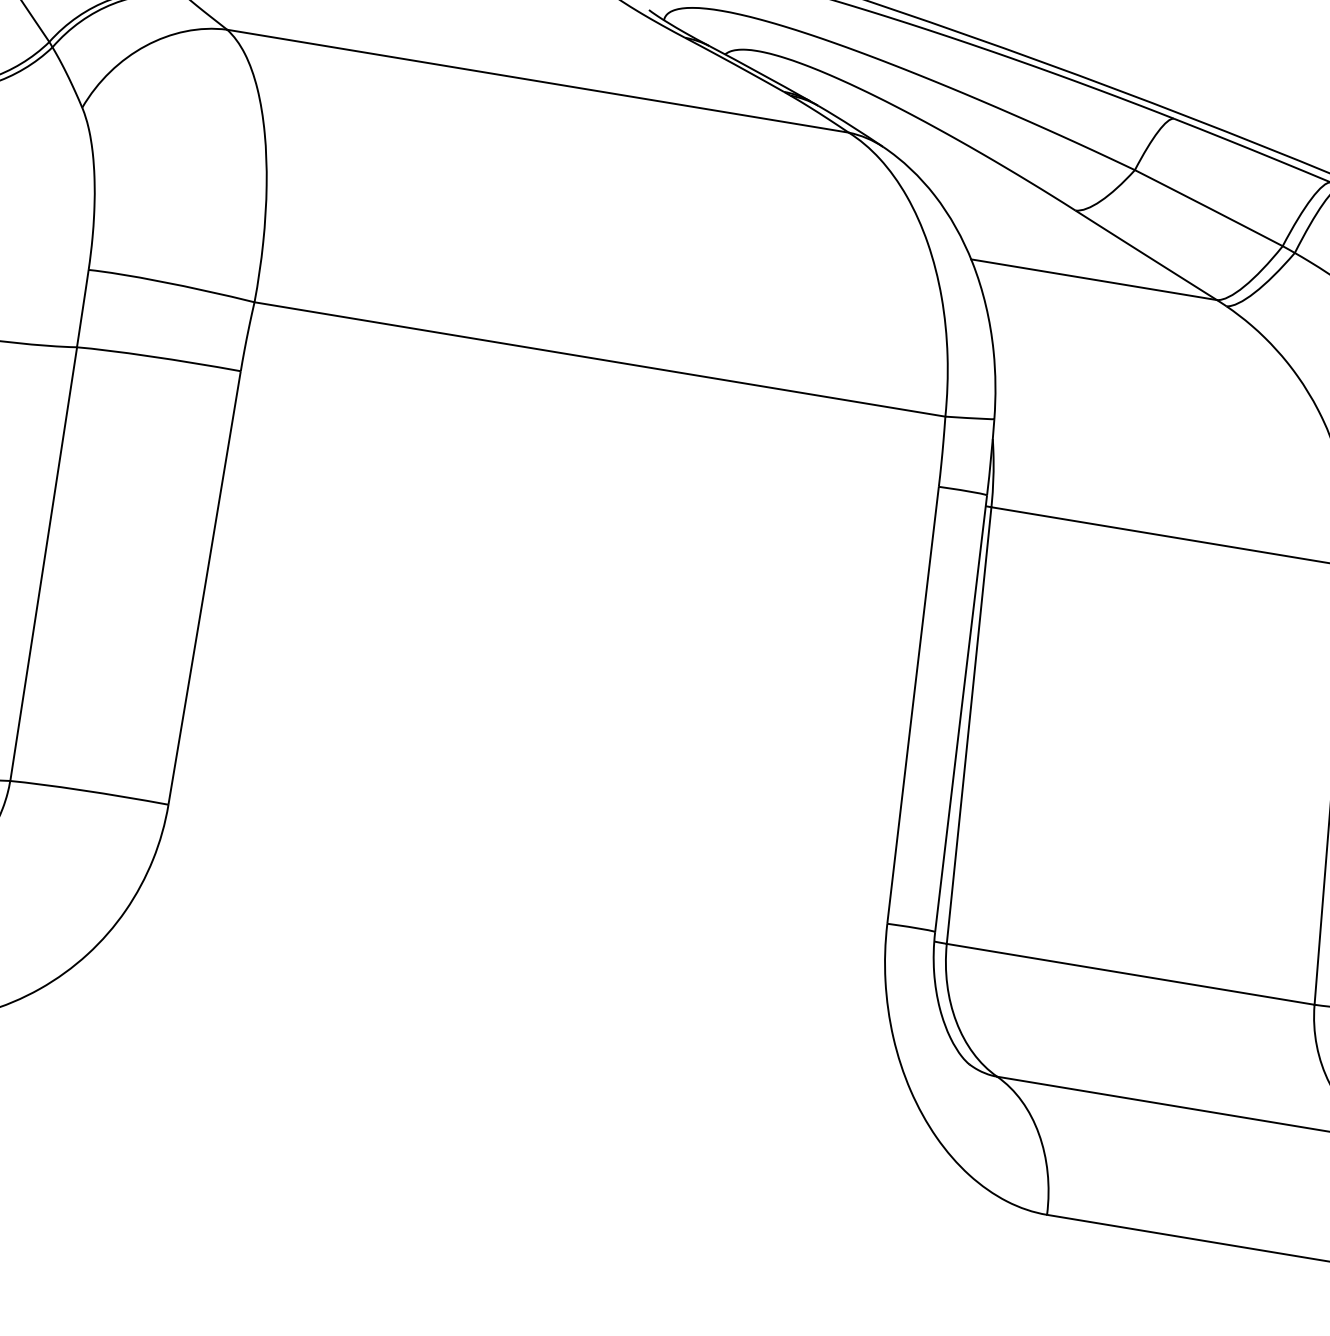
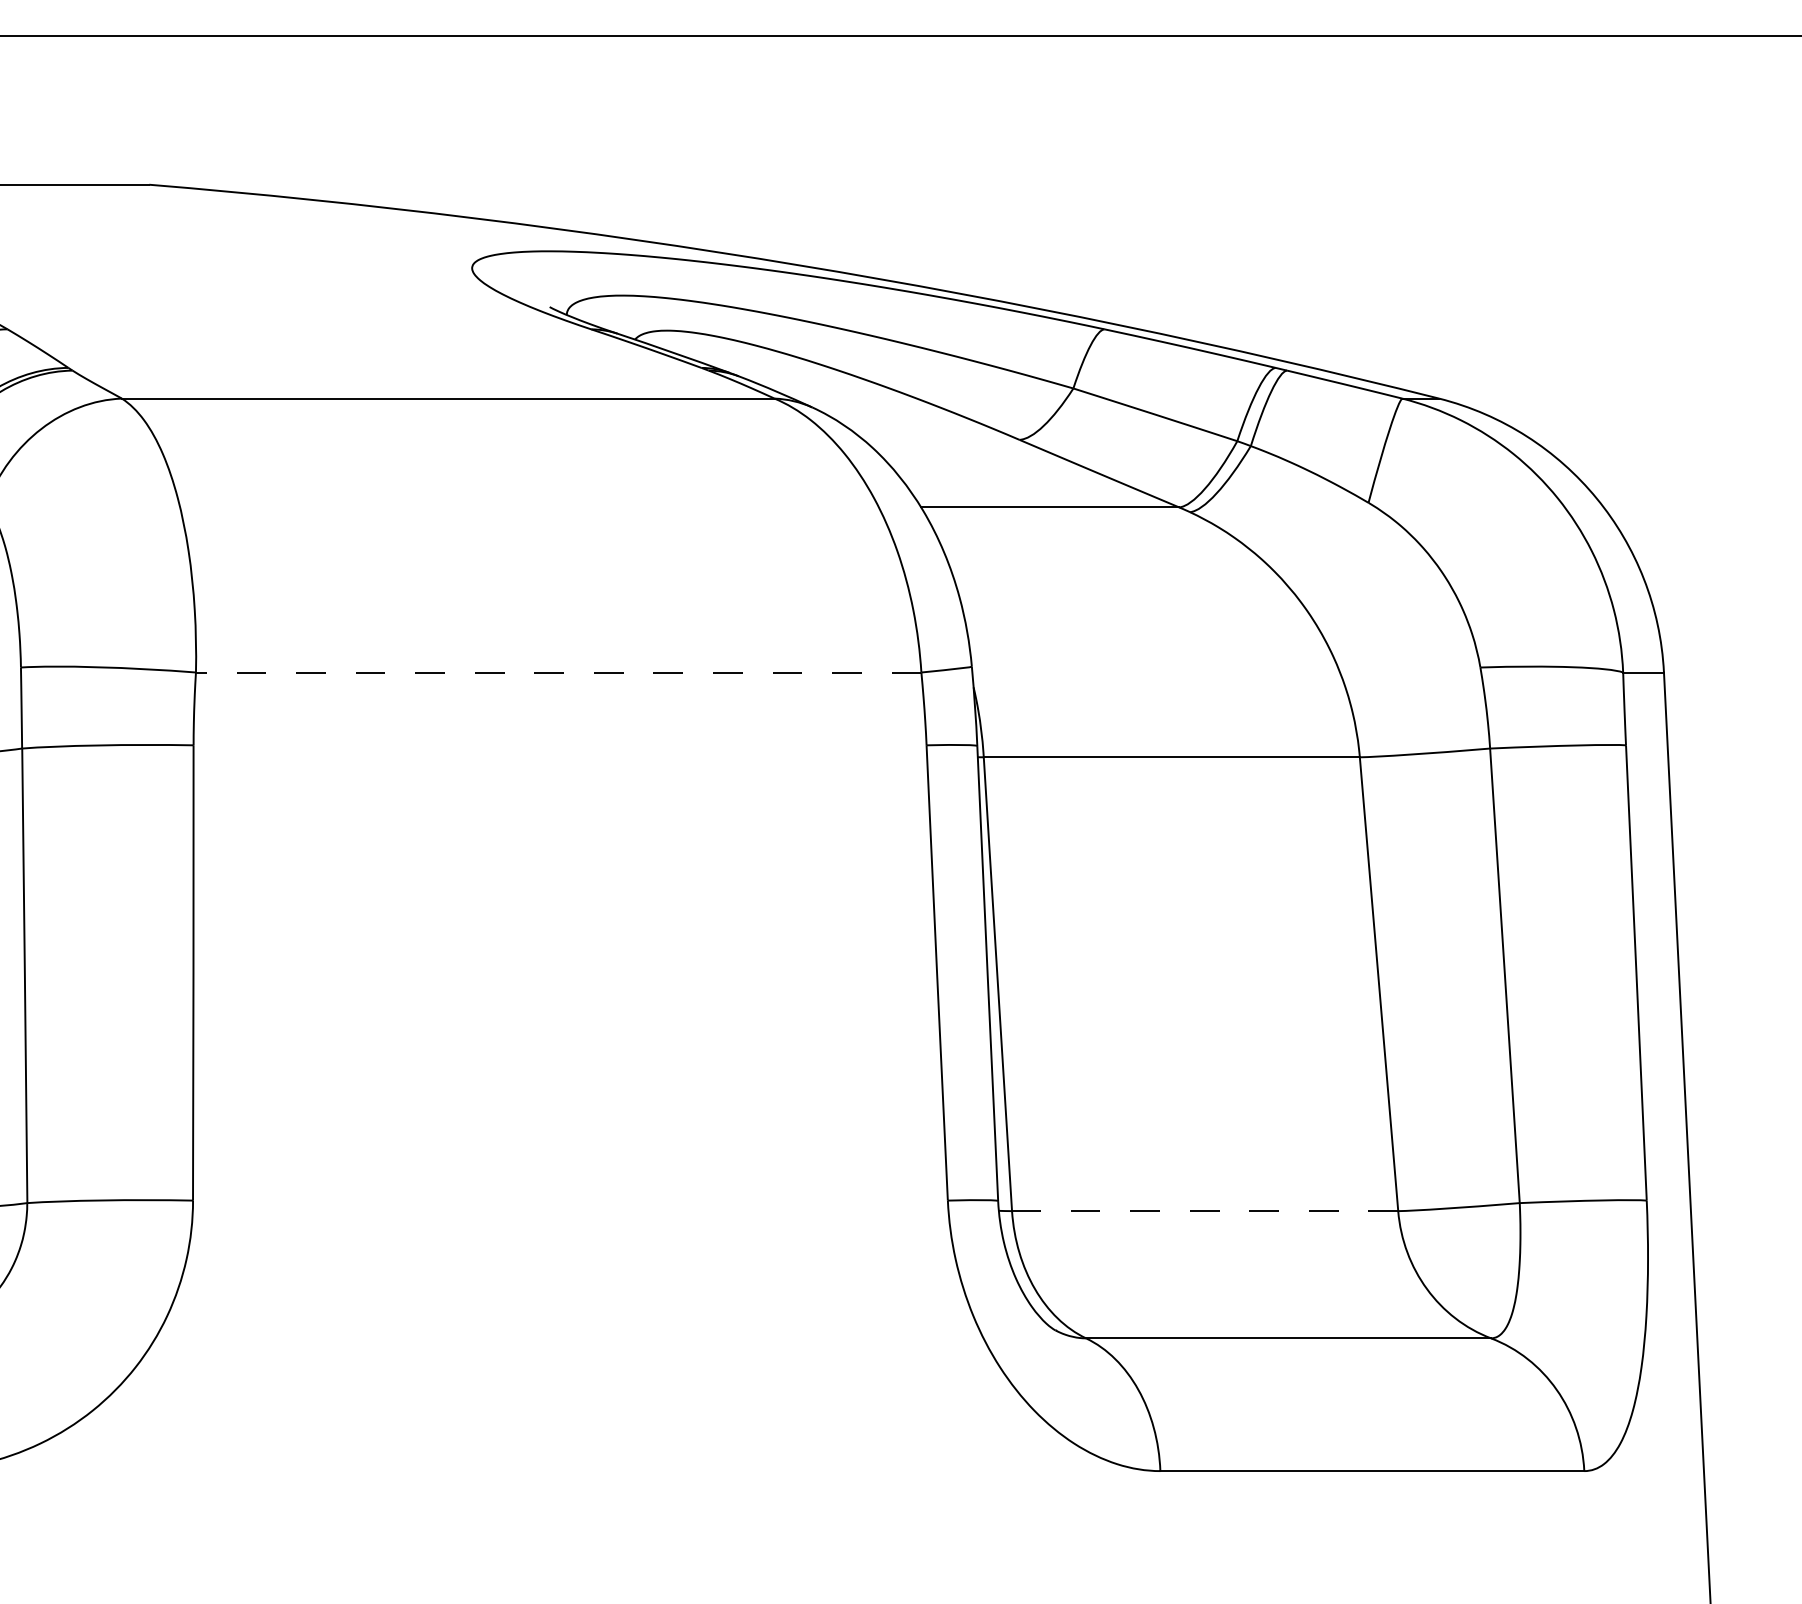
line: (599, 359) -> (558, 672), solid -> dashed
line: (1130, 974) -> (1204, 1211), solid -> dashed

